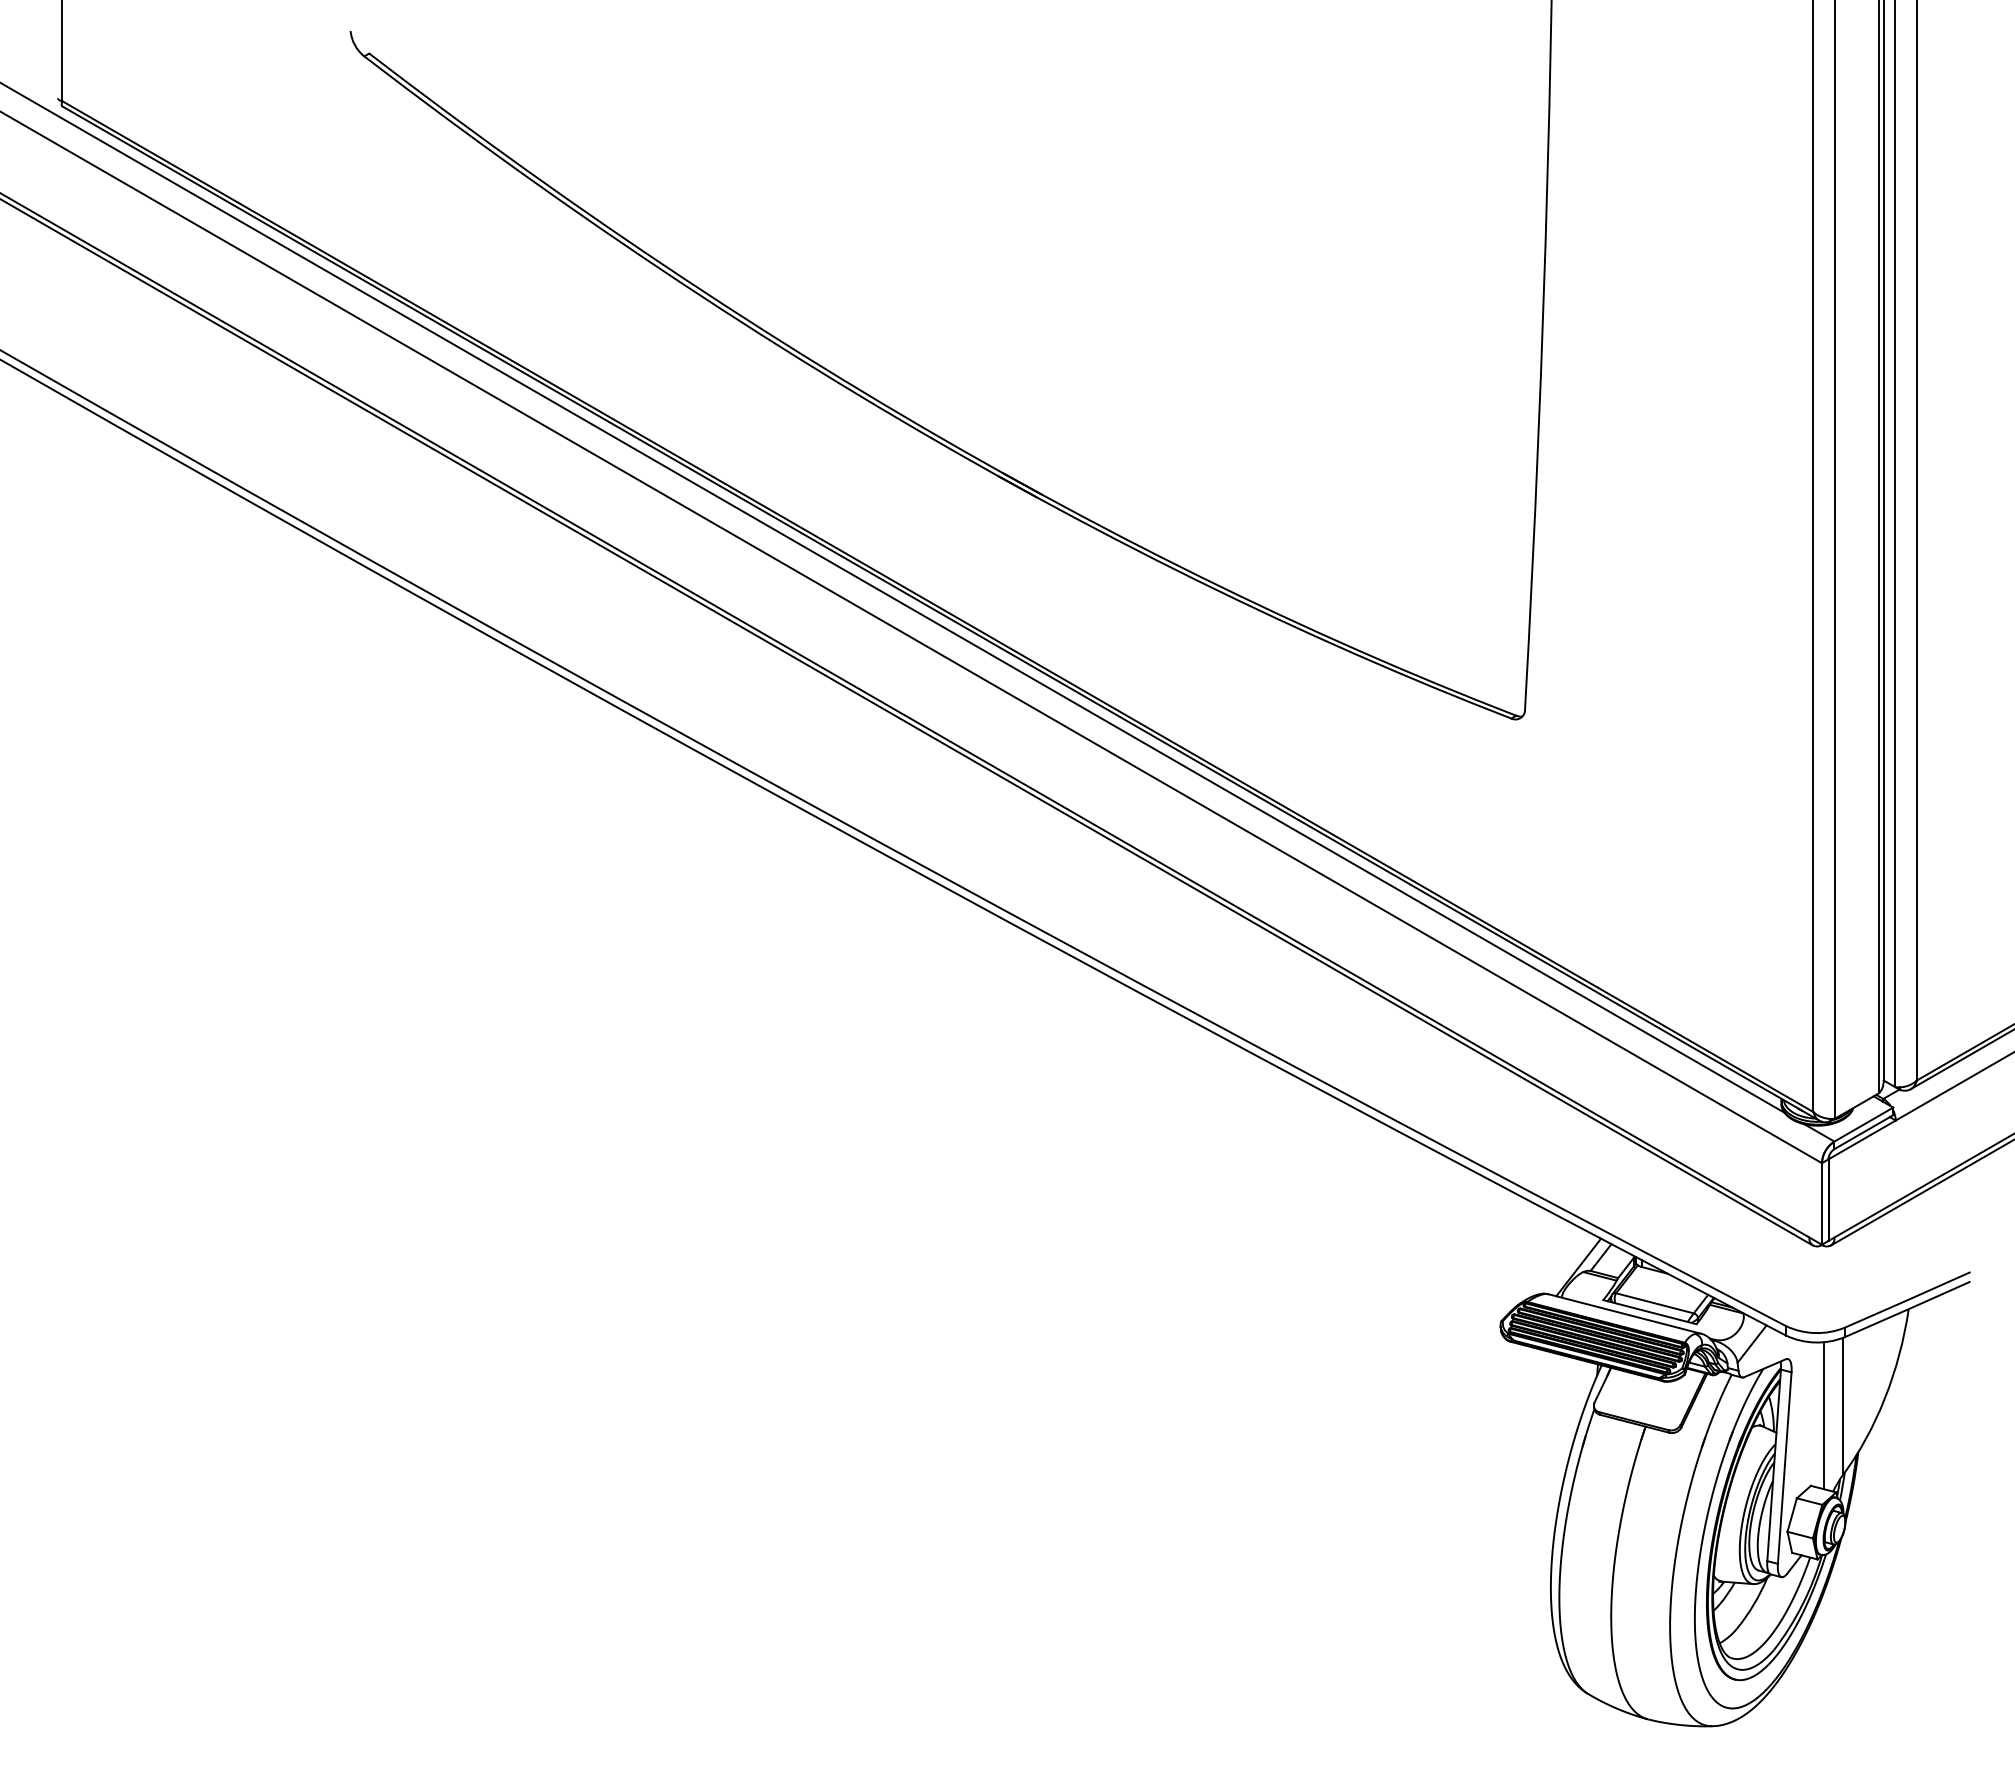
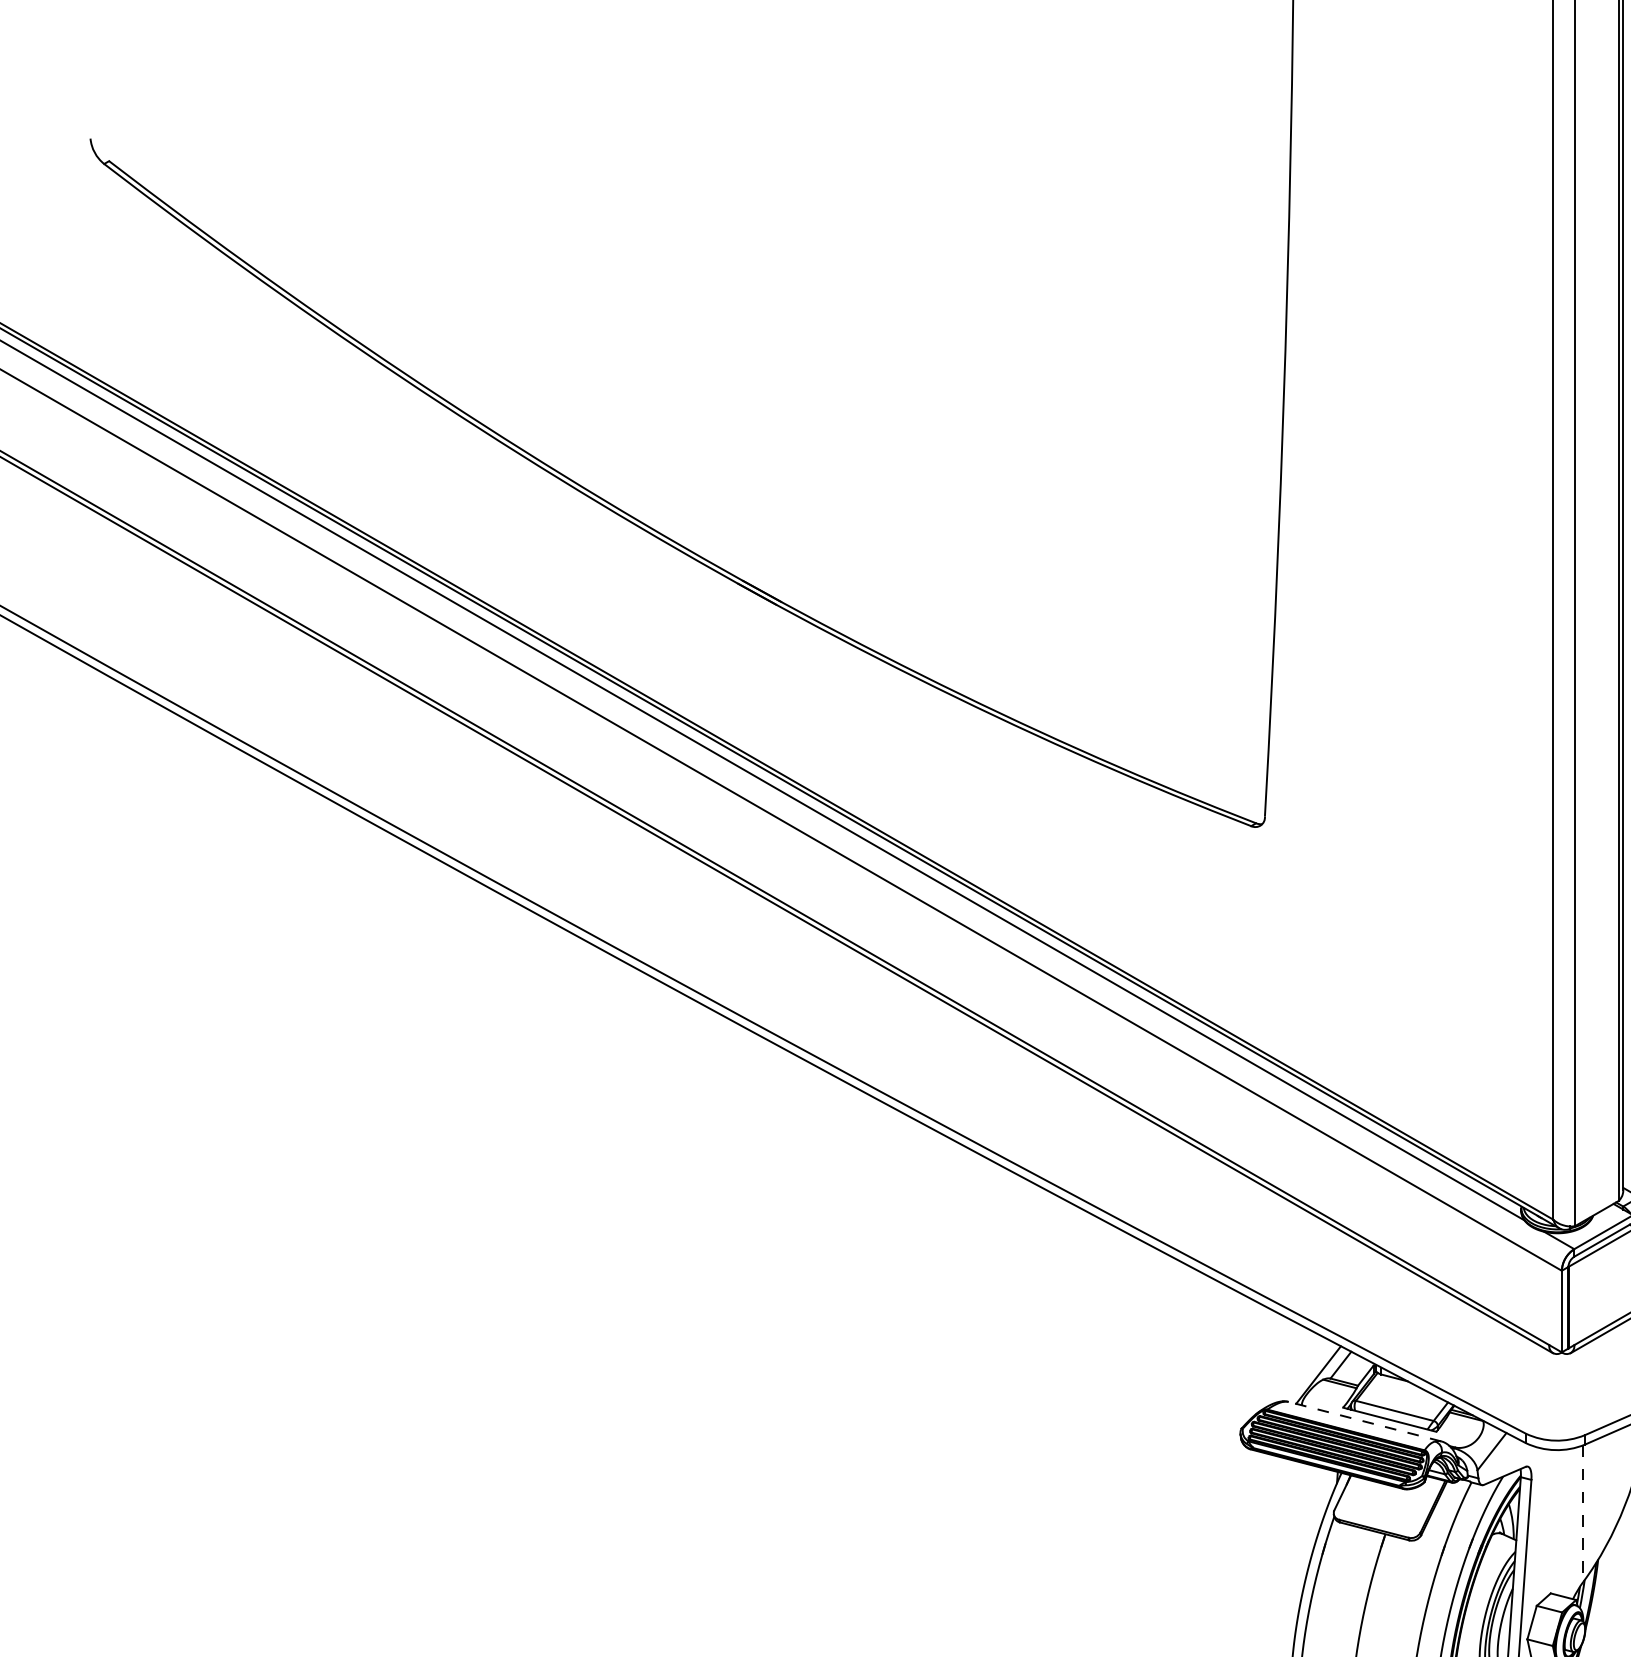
line: (1625, 1314) -> (1365, 1422), solid -> dashed
line: (1843, 1406) -> (1583, 1514), solid -> dashed
line: (1824, 1415) -> (1564, 1523), removed

